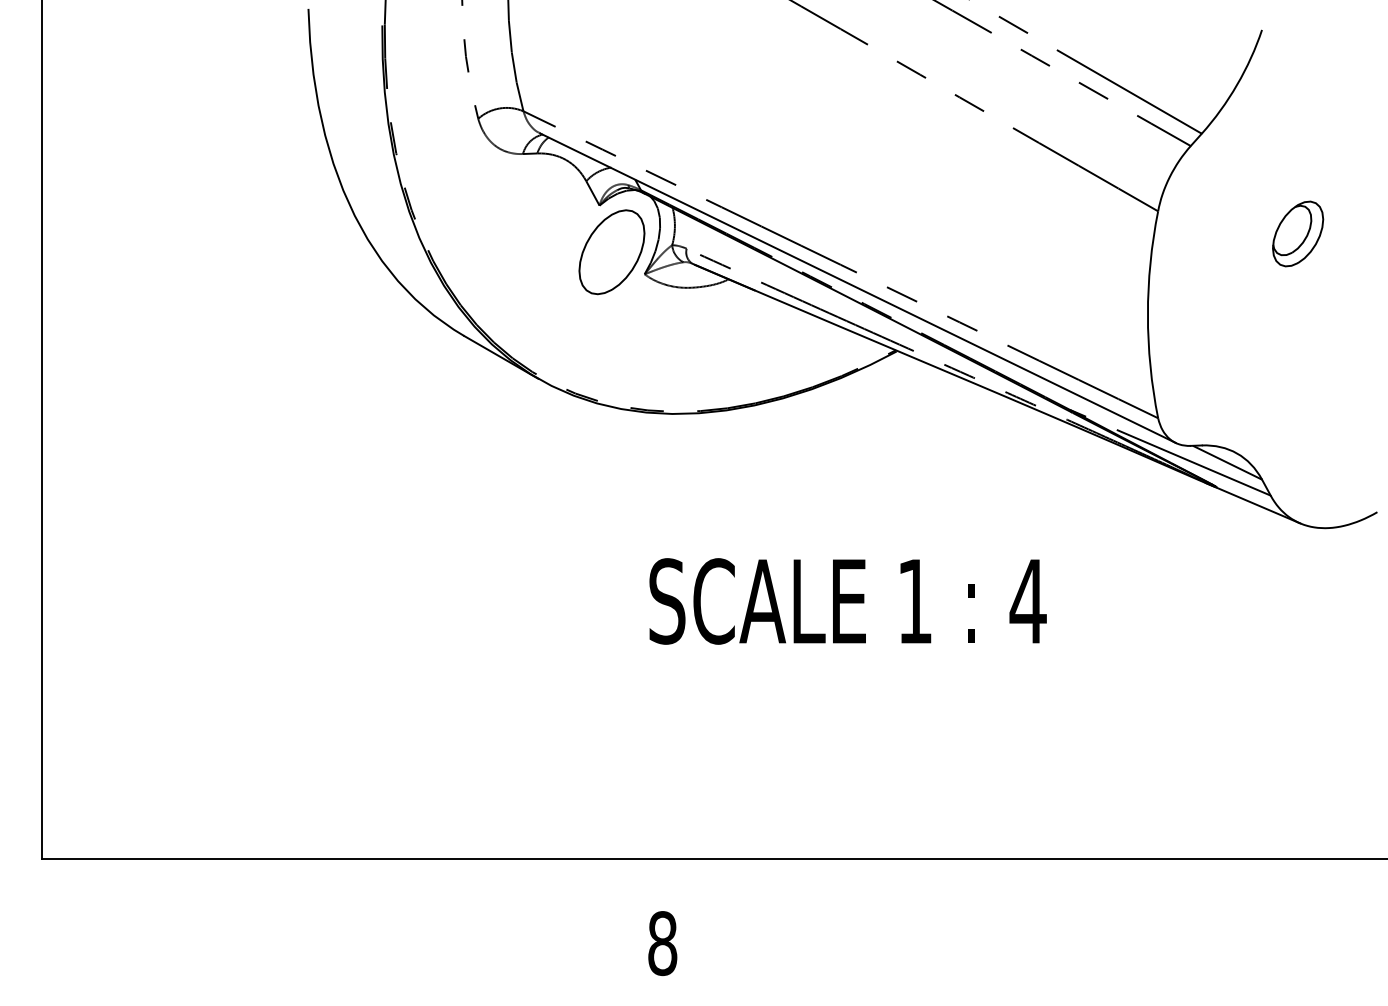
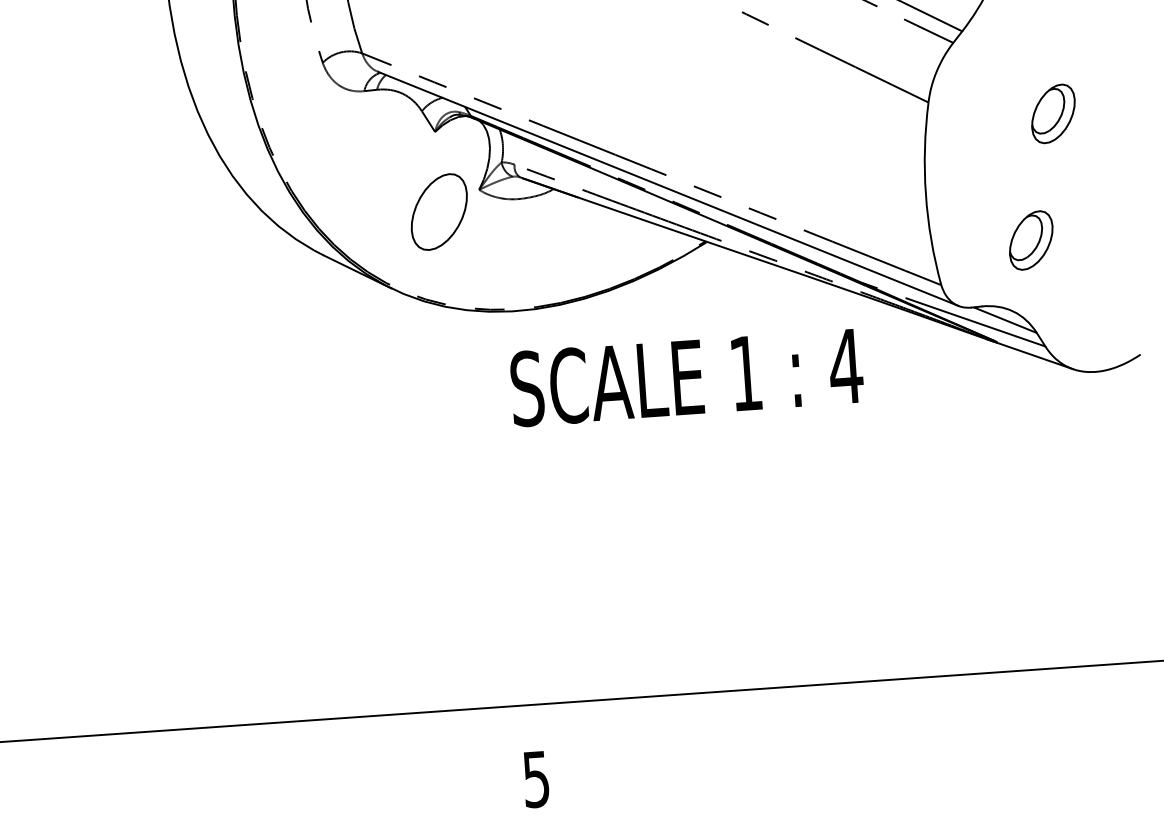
part: (611, 252) -> (438, 212), moved
part: (1263, 374) -> (1031, 240), added
text: (847, 601) -> (686, 377), moved
text: (662, 943) -> (536, 779), 8 -> 5

